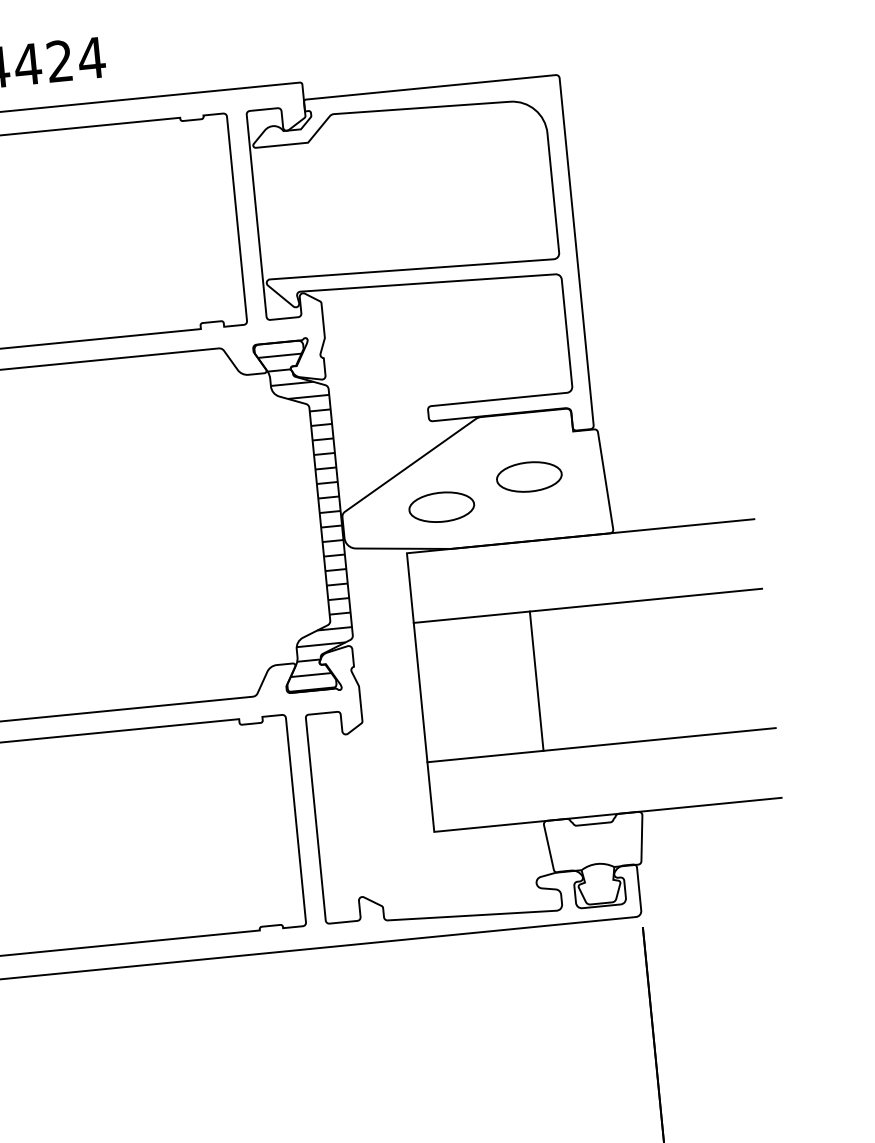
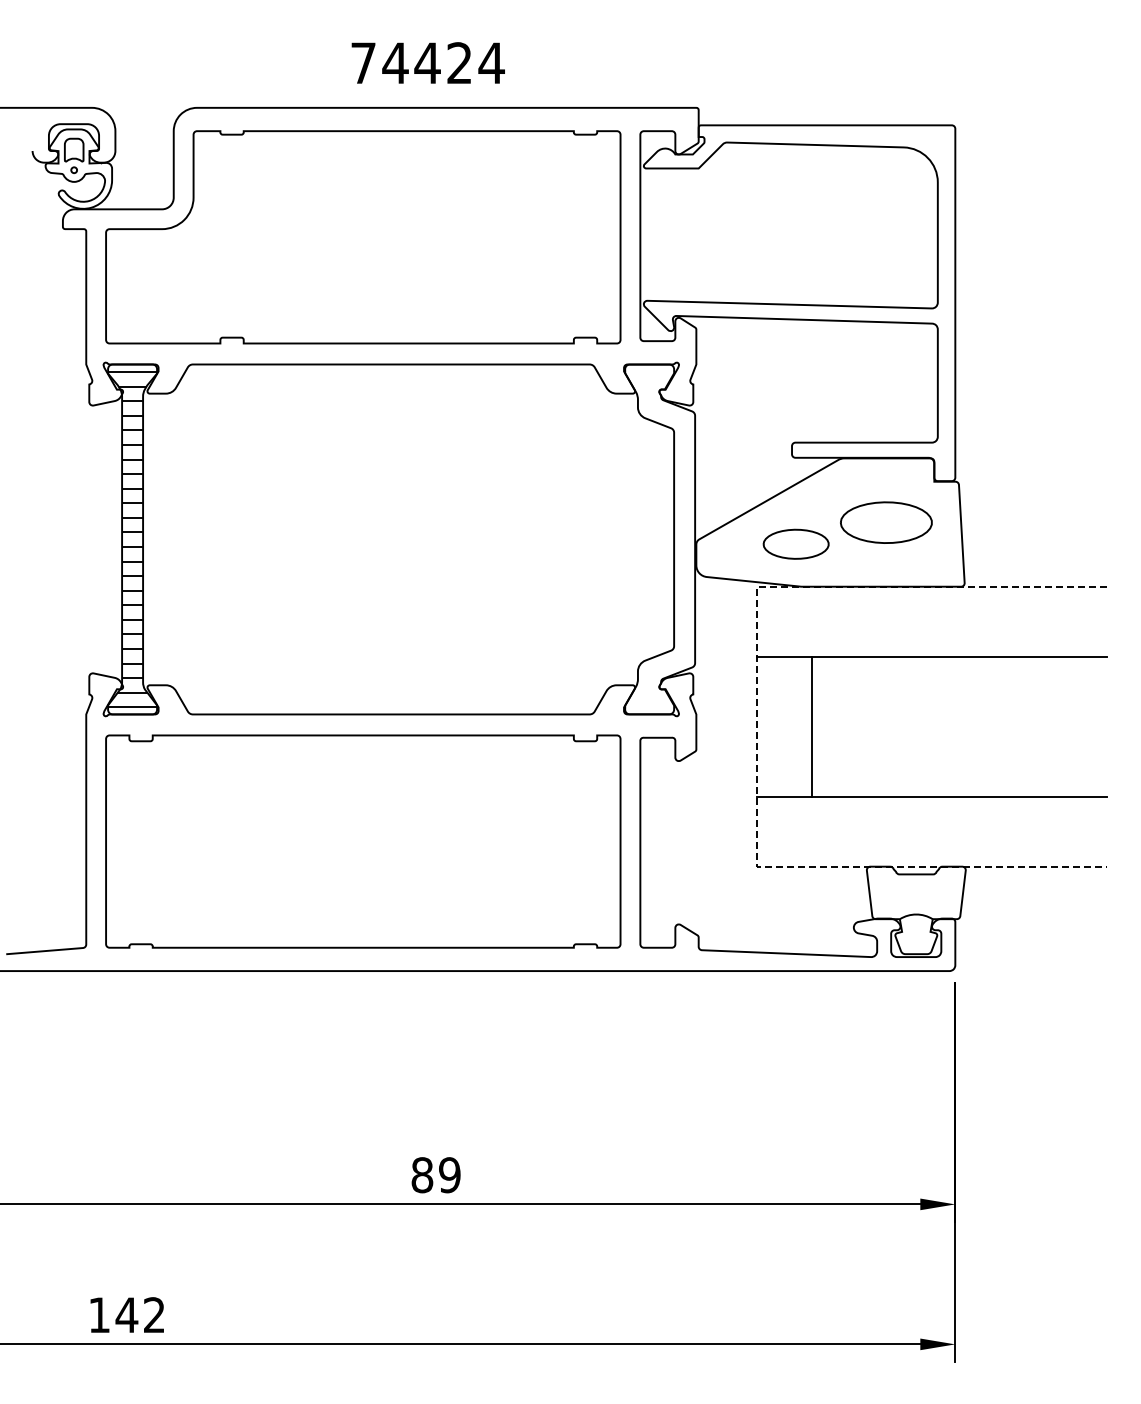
part: (528, 476) -> (885, 522), size x1.4
hatch: (306, 521) -> (660, 545), removed
line: (536, 681) -> (811, 726), moved
line: (421, 692) -> (757, 726), solid -> dashed

